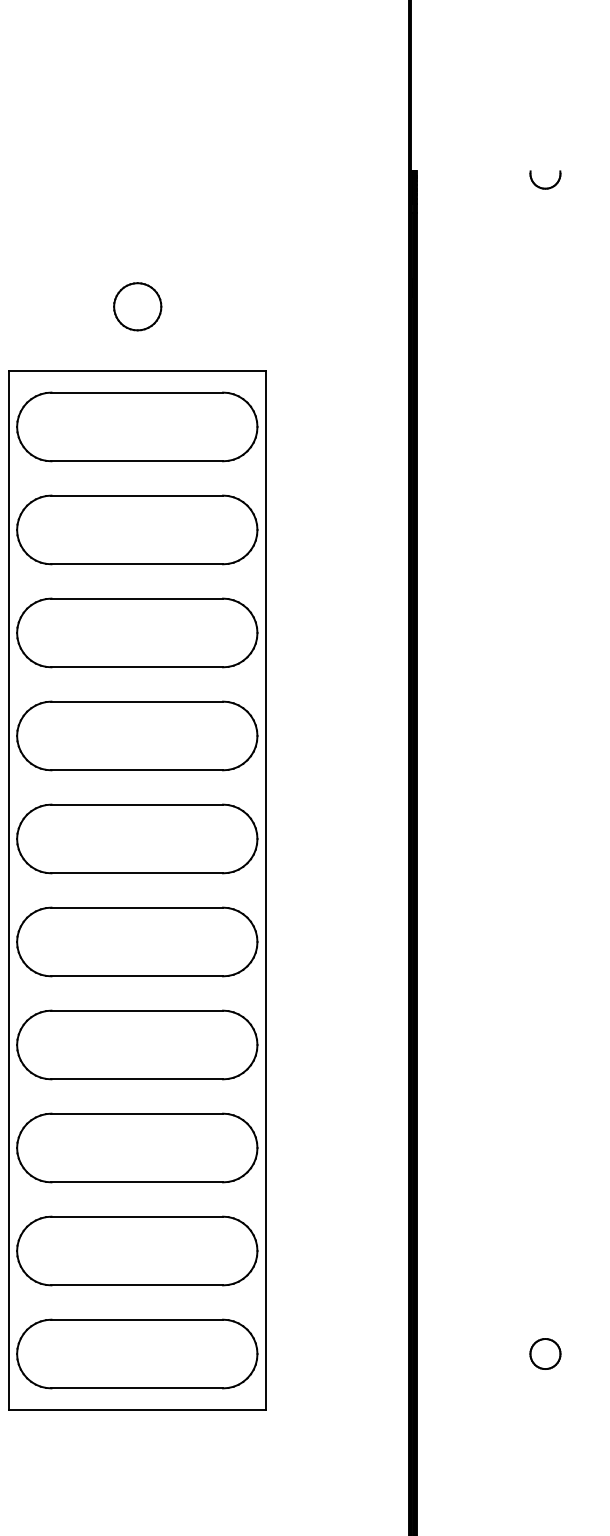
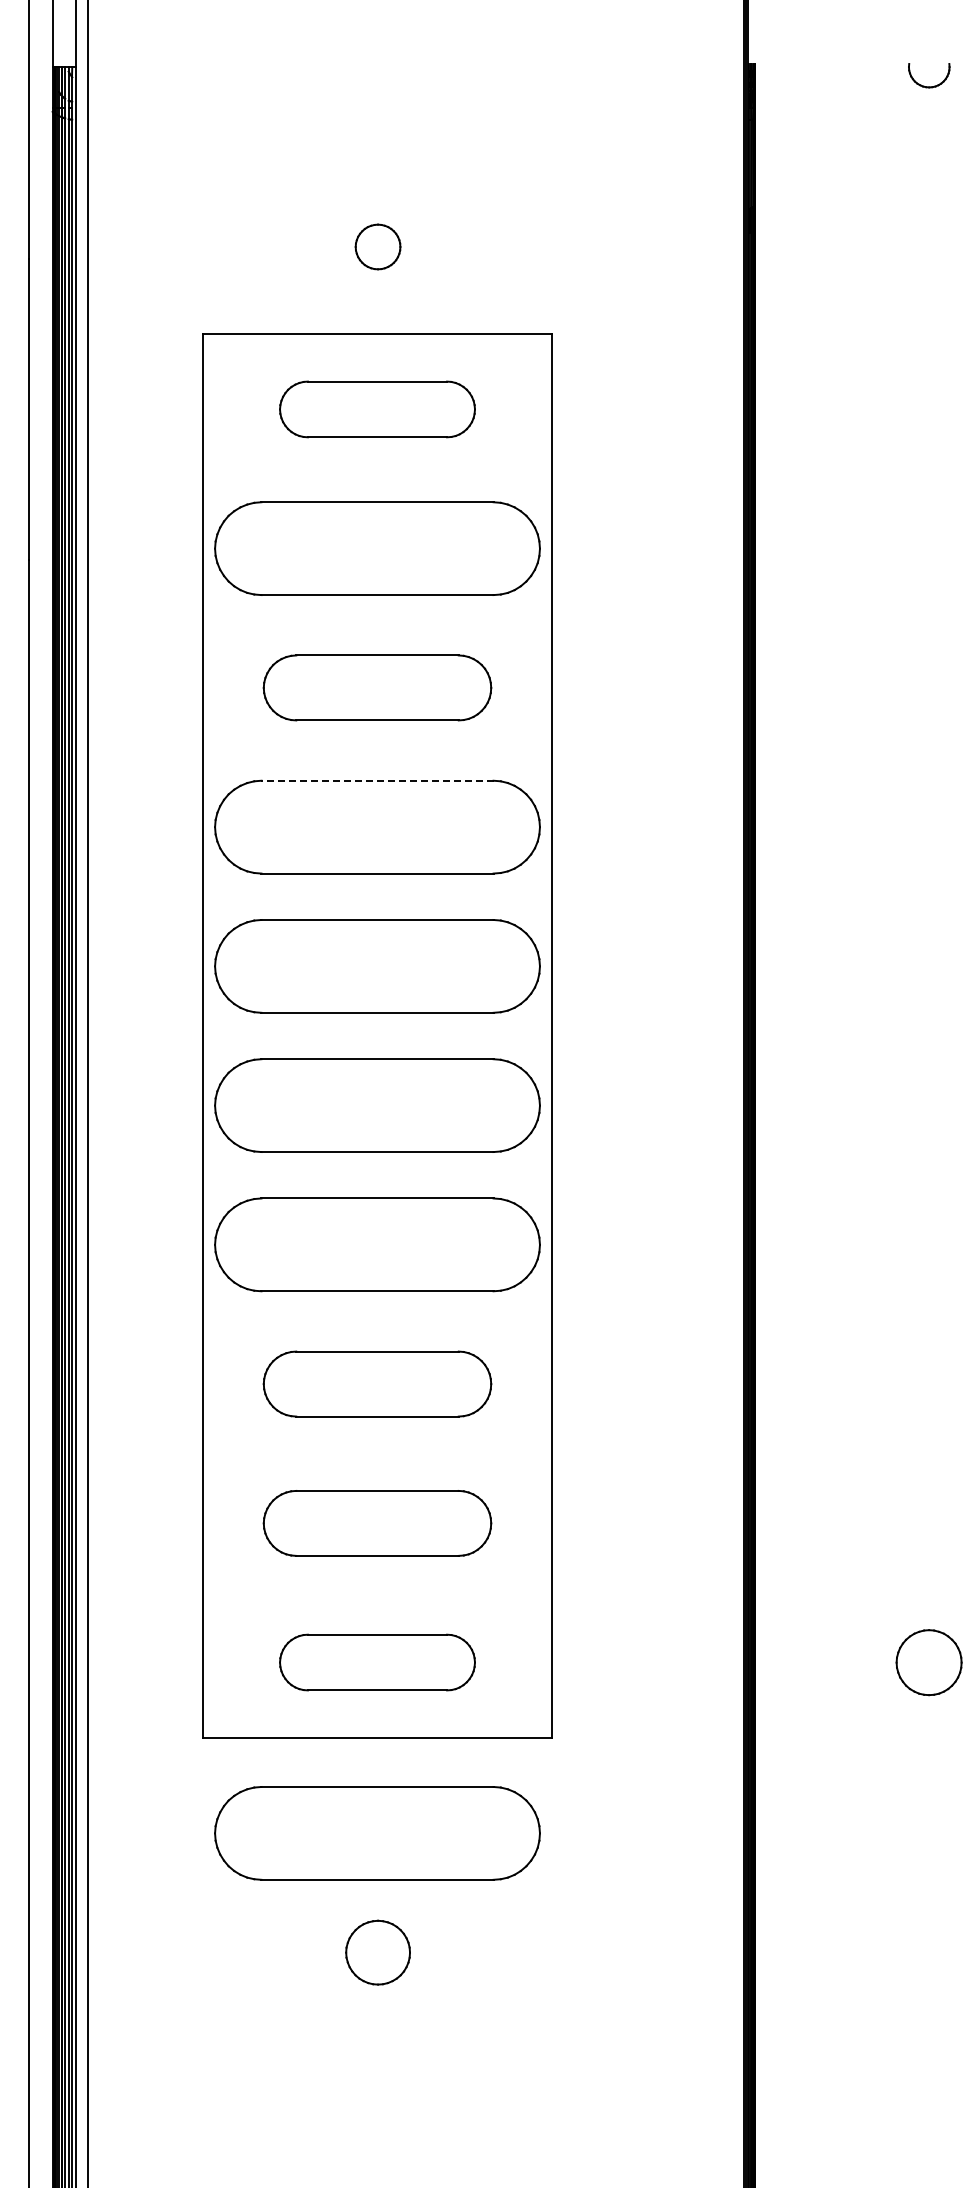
part: (137, 306) -> (377, 246), size x0.7
part: (137, 426) -> (377, 409), size x0.6
part: (137, 632) -> (377, 687), size x0.7
line: (137, 701) -> (377, 780), solid -> dashed
part: (137, 1147) -> (377, 1383), size x0.7
part: (137, 1251) -> (377, 1523), size x0.7
part: (137, 1353) -> (377, 1662), size x0.6
part: (545, 1353) -> (929, 1662), size x1.6
part: (137, 1480) -> (377, 1833), added

